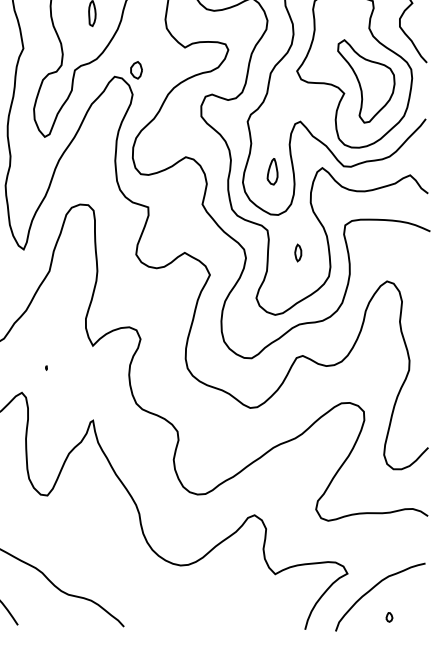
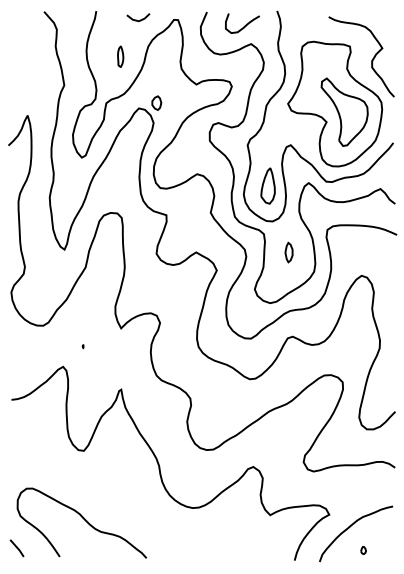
part: (271, 171) -> (267, 185), size x1.67
part: (297, 252) -> (288, 252), size x1.43

